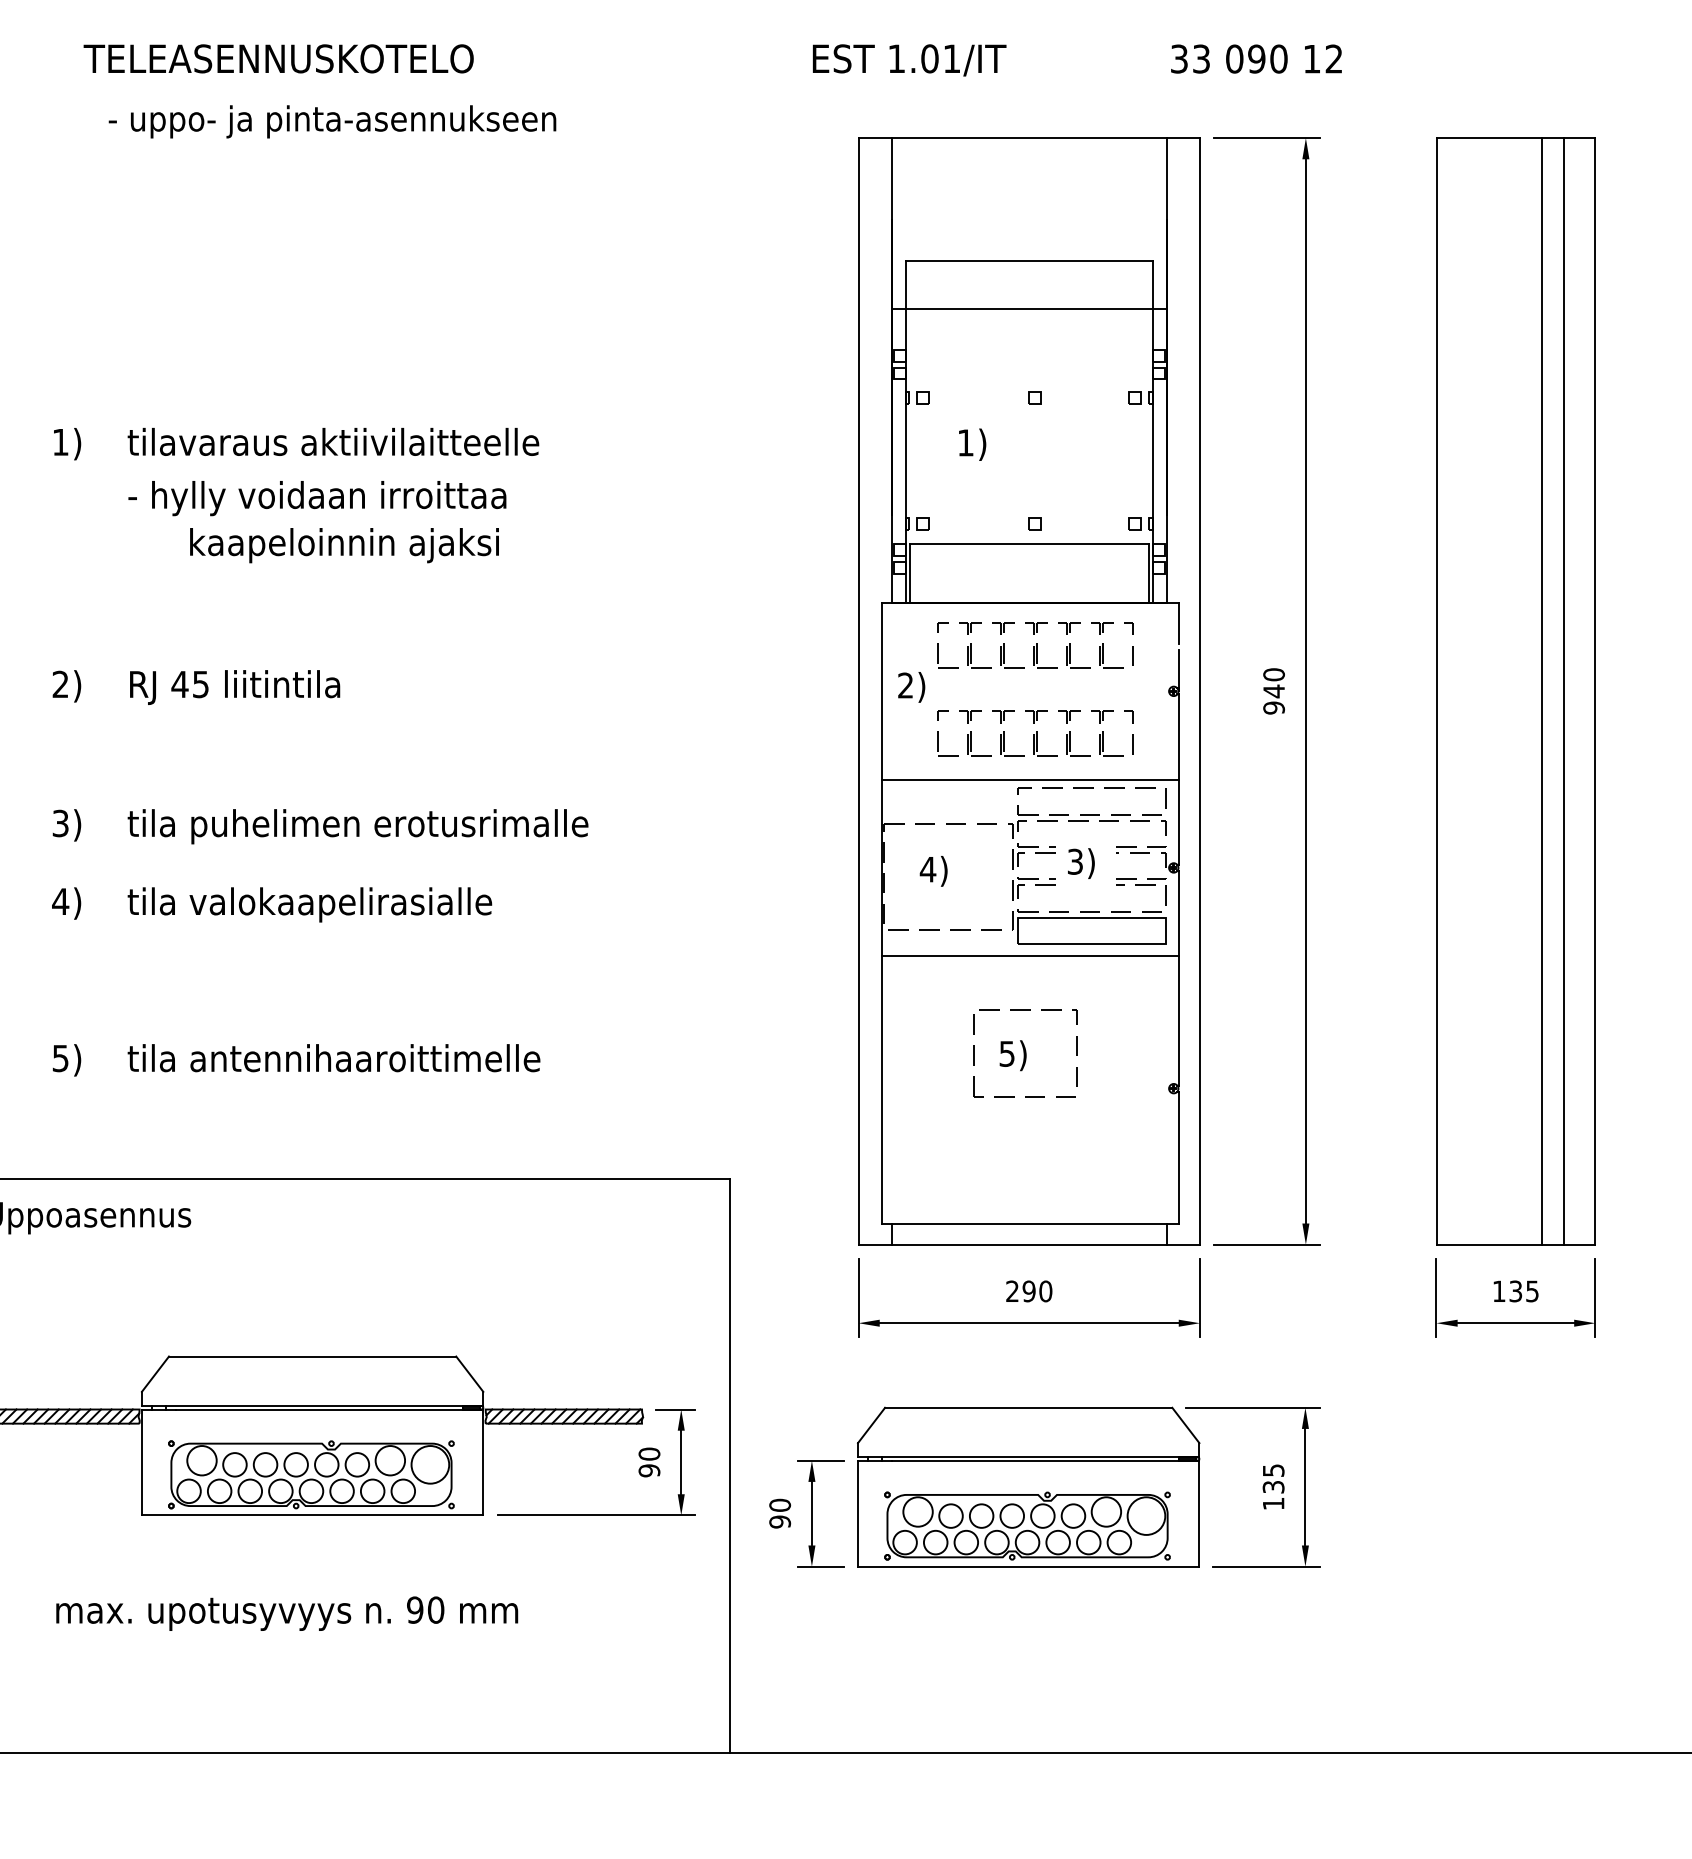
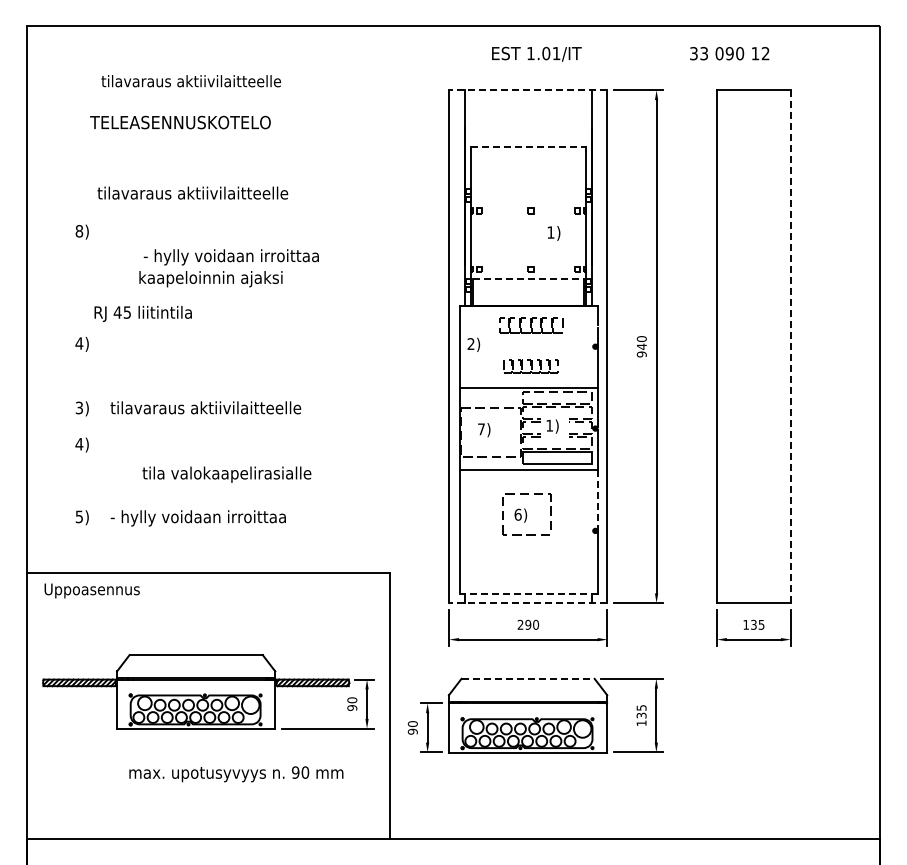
text: (278, 58) -> (180, 122), moved
text: (908, 58) -> (536, 53), moved
text: (1256, 58) -> (729, 53), moved
text: (332, 121) -> (205, 82), - uppo- ja pinta-asennukseen -> tilavaraus aktiivilaitteelle
line: (1027, 138) -> (527, 90), solid -> dashed
line: (1029, 261) -> (528, 147), solid -> dashed
line: (1029, 308) -> (528, 169), removed
text: (332, 440) -> (192, 192), moved
text: (60, 442) -> (79, 231), 1) -> 8)
text: (971, 444) -> (553, 233), moved
text: (315, 498) -> (230, 257), moved
line: (1029, 544) -> (528, 278), solid -> dashed
part: (1033, 645) -> (530, 325), size x0.7
text: (60, 684) -> (79, 343), 2) -> 4)
text: (233, 686) -> (142, 313), moved
line: (1543, 690) -> (766, 346), removed
line: (1564, 690) -> (776, 346), removed
line: (1594, 692) -> (790, 347), solid -> dashed
part: (1033, 733) -> (530, 366), size x0.6
text: (382, 826) -> (228, 409), tila puhelimen erotusrimalle -> tilavaraus aktiivilaitteelle
text: (1074, 861) -> (549, 425), 3) -> 1)
text: (928, 869) -> (481, 429), 4) -> 7)
text: (309, 904) -> (226, 474), moved
line: (1178, 1023) -> (597, 500), solid -> dashed
text: (1005, 1053) -> (517, 514), 5) -> 6)
text: (332, 1061) -> (205, 518), tila antennihaaroittimelle -> - hylly voidaan irroittaa
line: (1029, 1223) -> (528, 593), solid -> dashed
line: (1027, 1245) -> (527, 603), solid -> dashed
line: (1029, 1407) -> (528, 678), solid -> dashed
text: (287, 1614) -> (236, 774), moved

